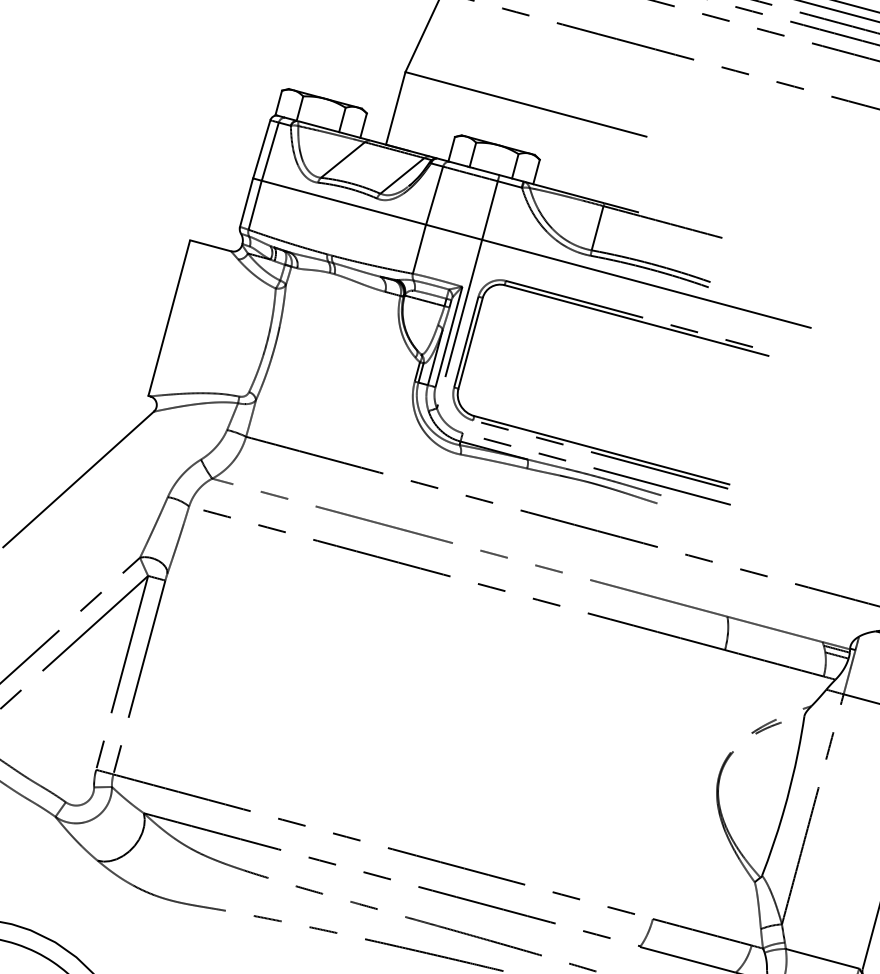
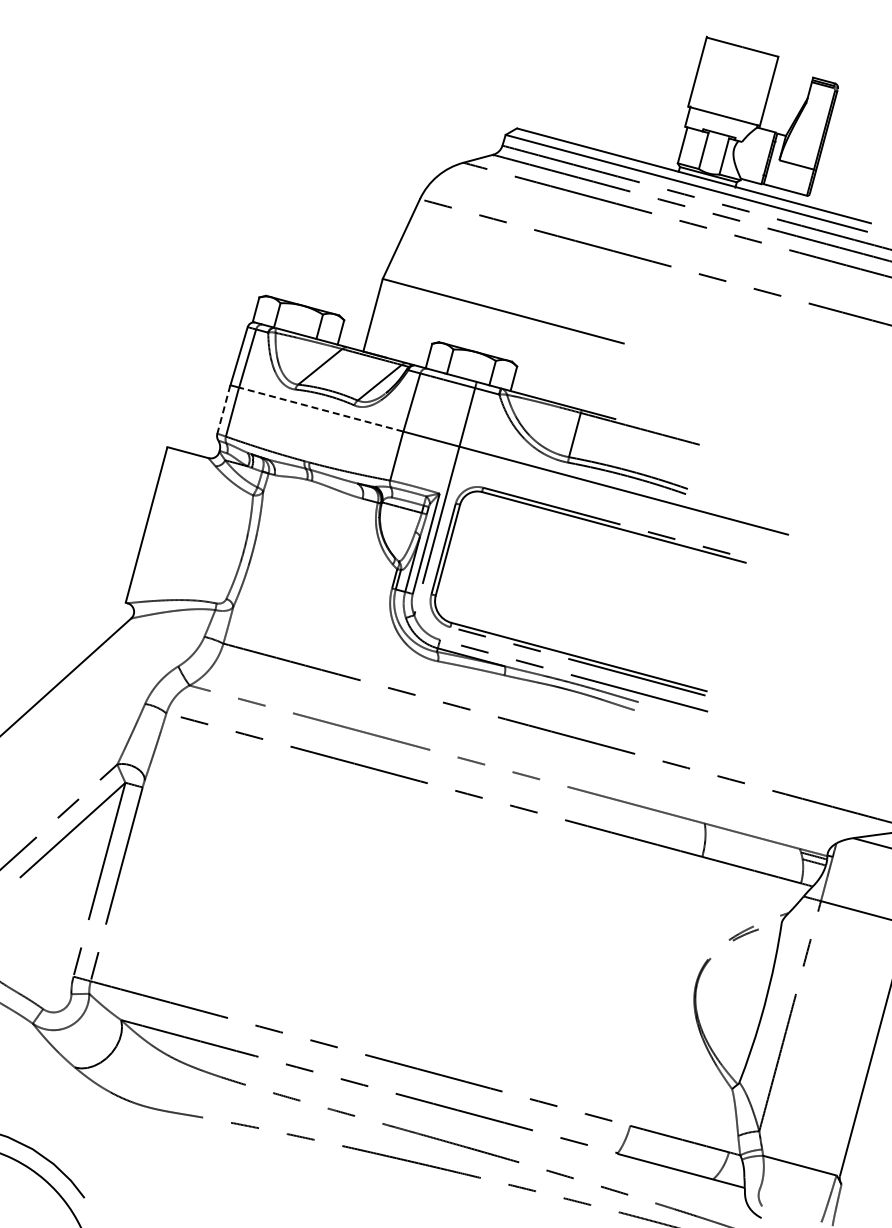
line: (343, 202) -> (320, 409), solid -> dashed
line: (246, 203) -> (223, 410), solid -> dashed

